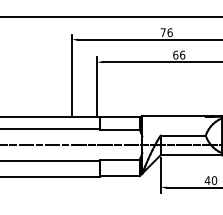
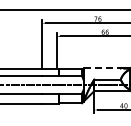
line: (174, 116) -> (102, 68), solid -> dashed

